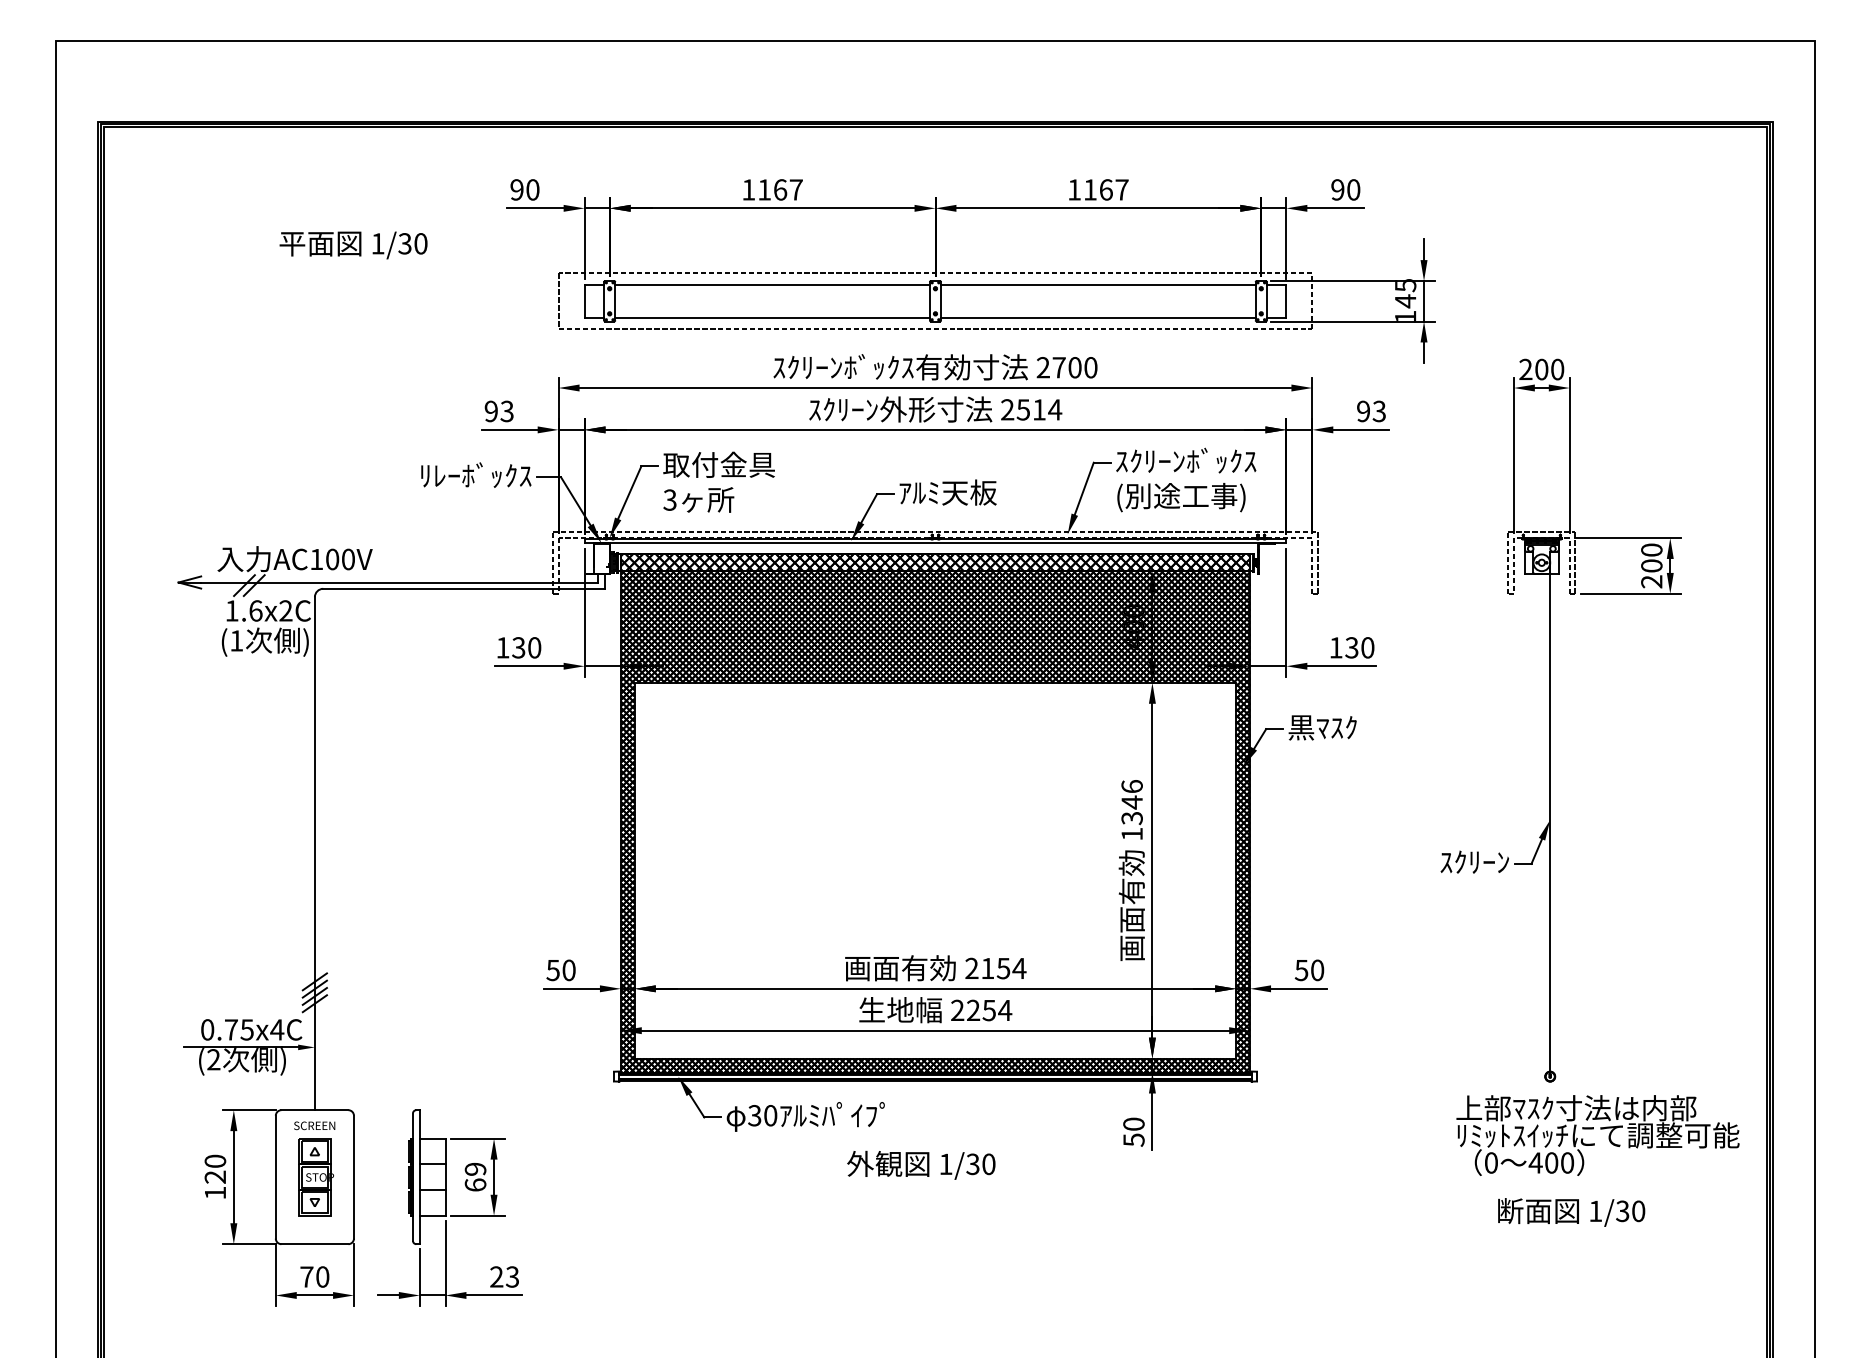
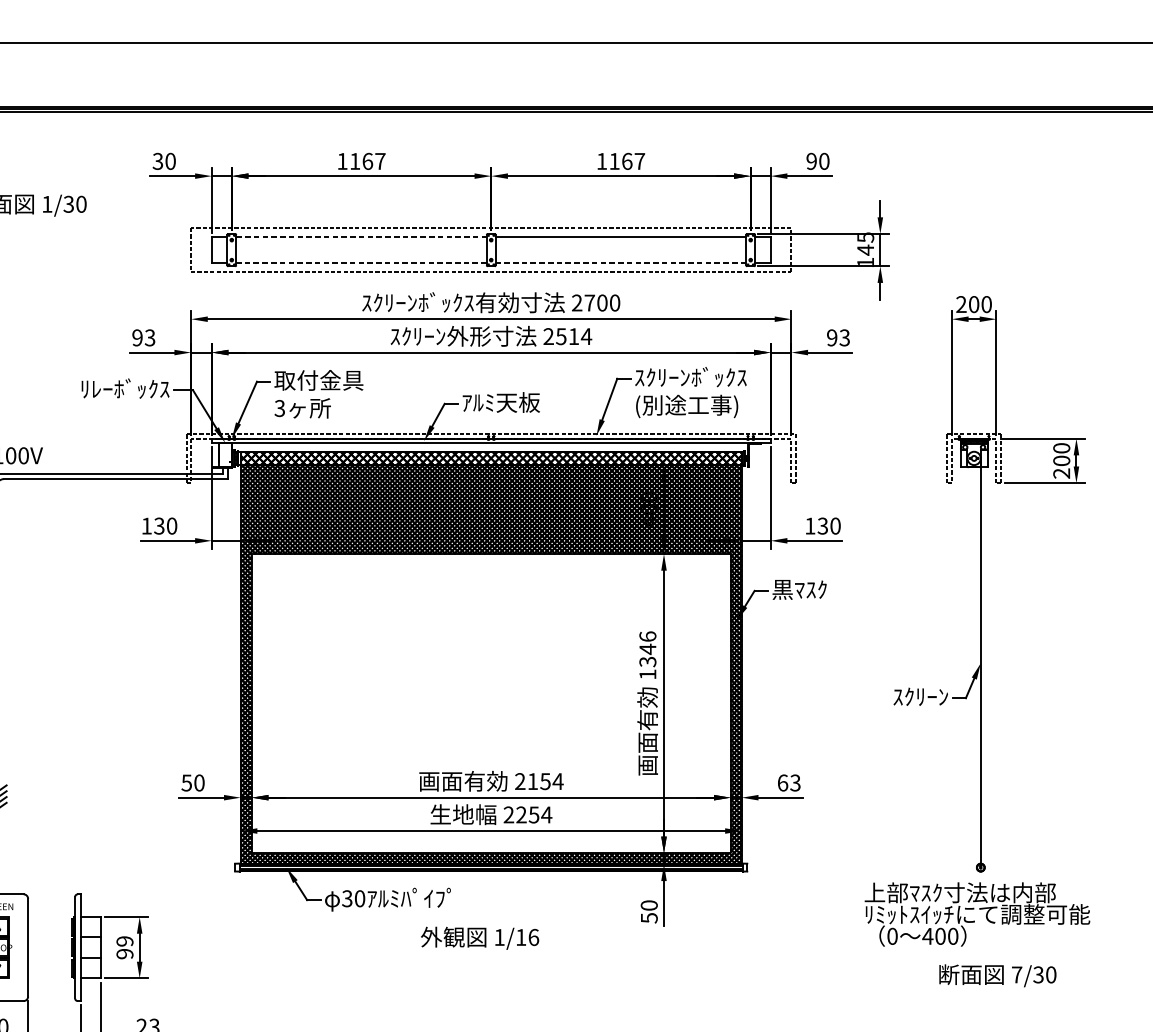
text: (516, 189) -> (157, 161), 90 -> 30
line: (773, 284) -> (362, 236), solid -> dashed
line: (772, 318) -> (361, 263), solid -> dashed
line: (1097, 318) -> (620, 263), solid -> dashed
text: (1309, 970) -> (789, 783), 50 -> 63
text: (1597, 1135) -> (977, 914), moved
text: (980, 1164) -> (527, 937), 1/30 -> 1/16
text: (475, 1184) -> (124, 953), 69 -> 99
text: (1595, 1210) -> (1016, 974), 1/30 -> 7/30

